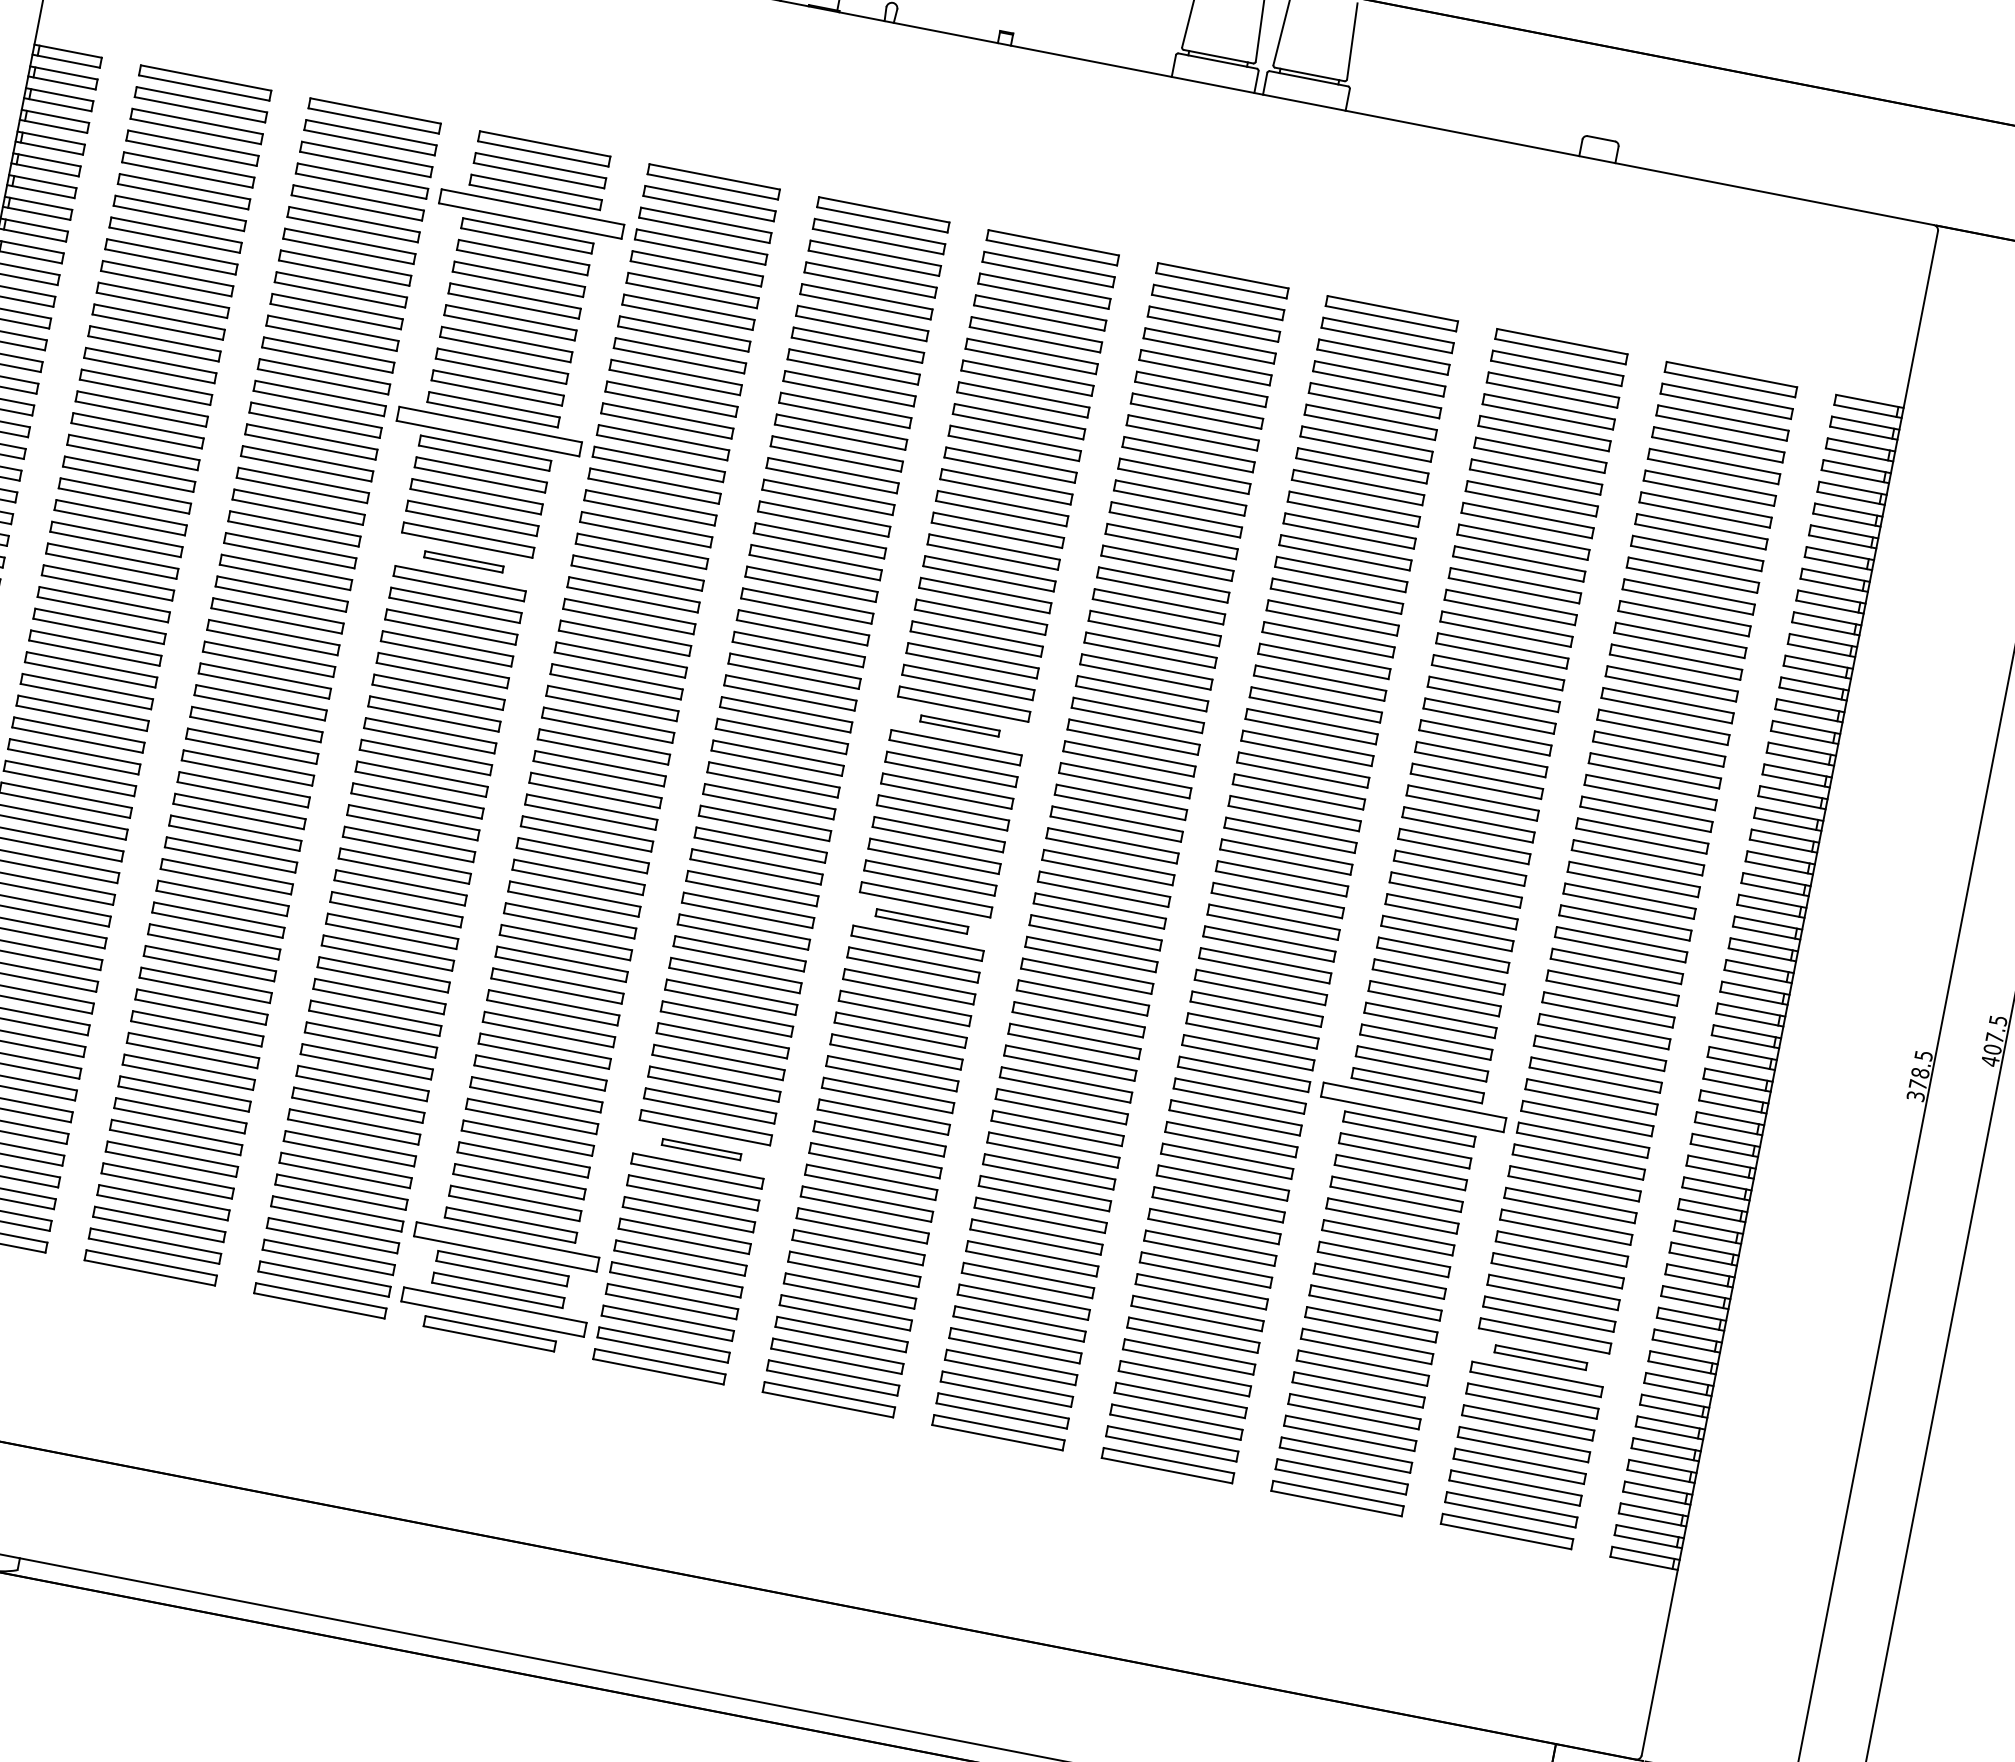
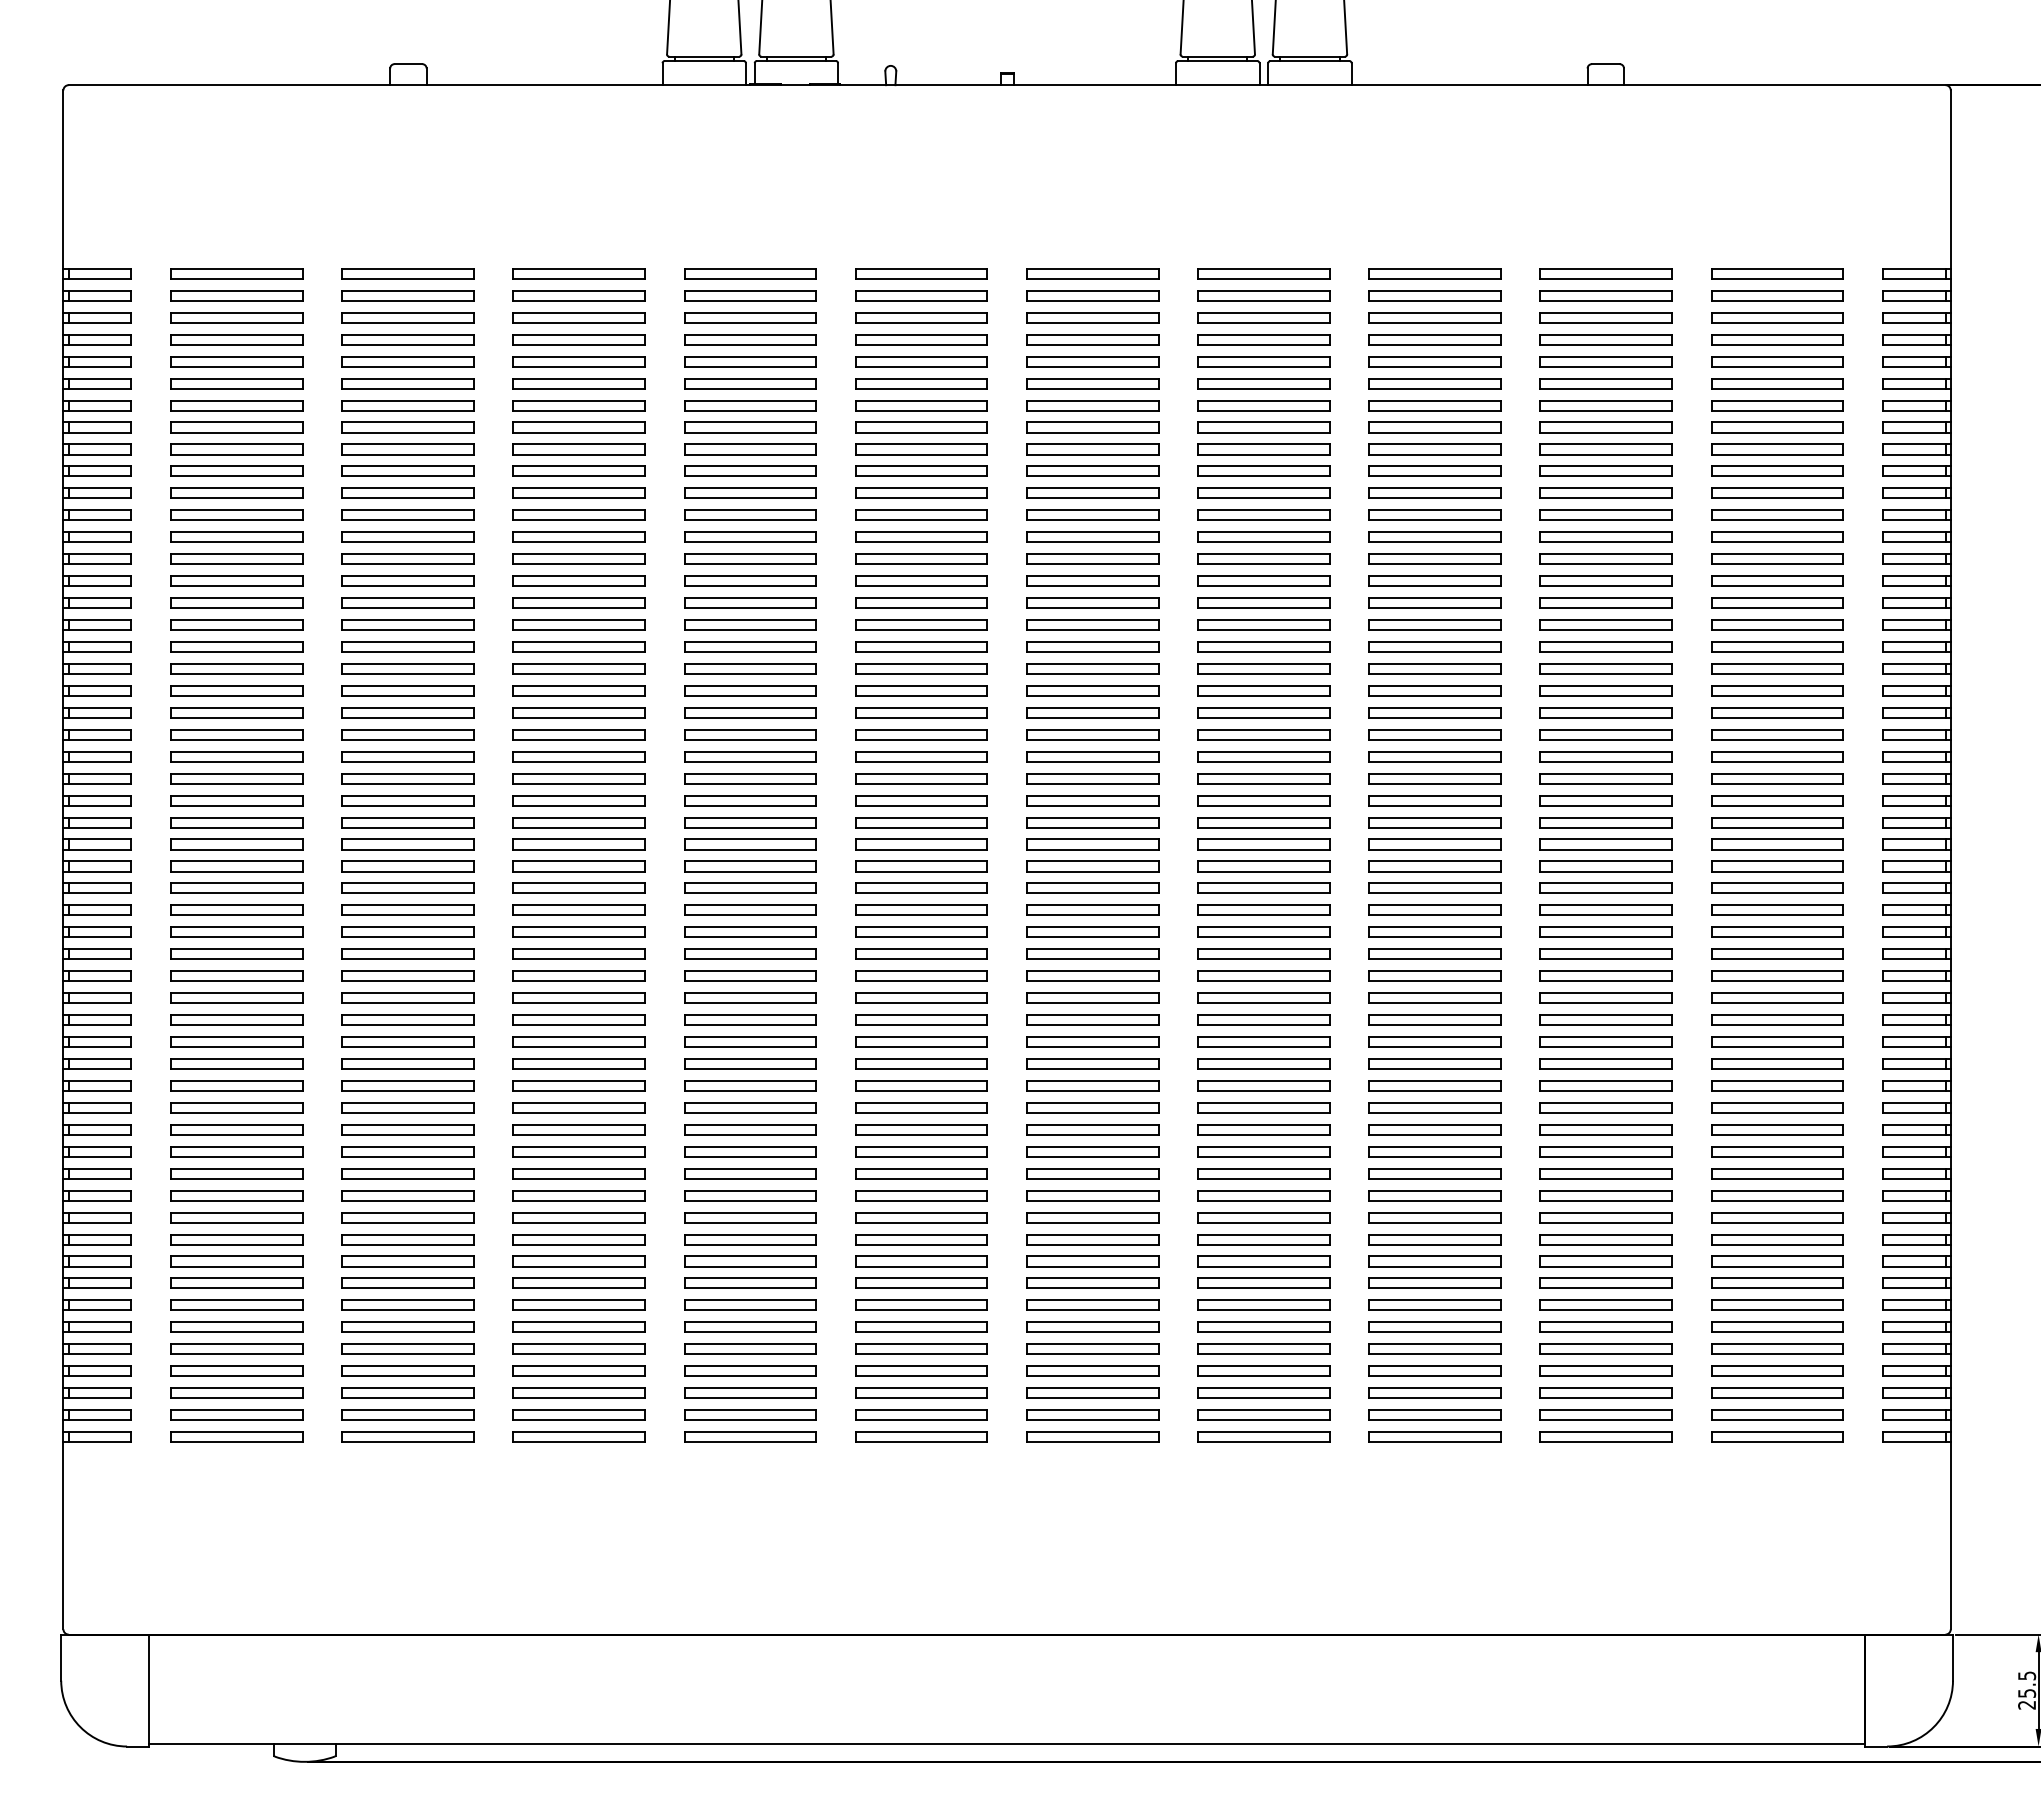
part: (530, 213) -> (578, 339), size x0.71
part: (488, 430) -> (578, 558), size x0.71
part: (463, 561) -> (578, 690), size x1.67
part: (959, 725) -> (1092, 756), size x1.67
part: (921, 920) -> (1092, 953), size x1.43
part: (1412, 1106) -> (1605, 1041), size x0.71
part: (701, 1149) -> (921, 1217), size x1.67
part: (507, 1246) -> (750, 1348), size x0.71
part: (494, 1311) -> (750, 1414), size x0.71
part: (1540, 1357) -> (1777, 1261), size x1.43

